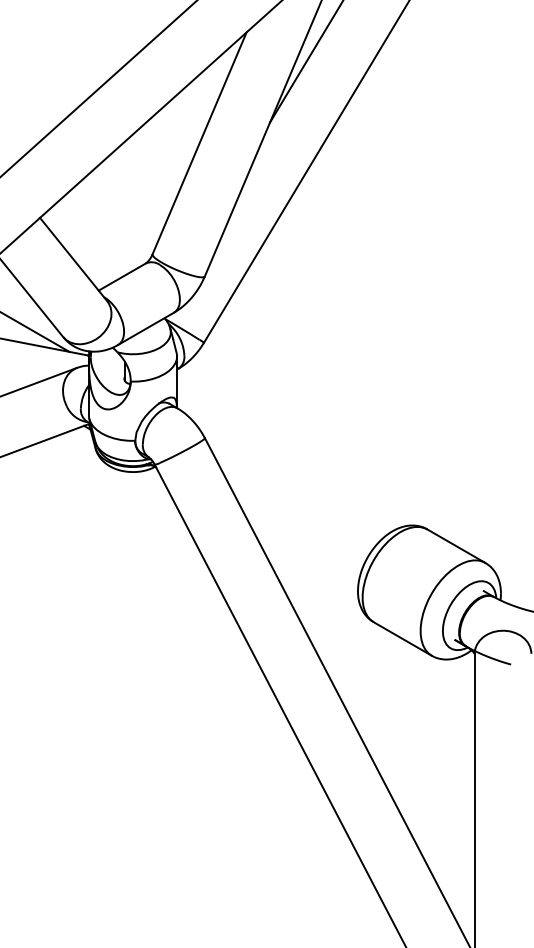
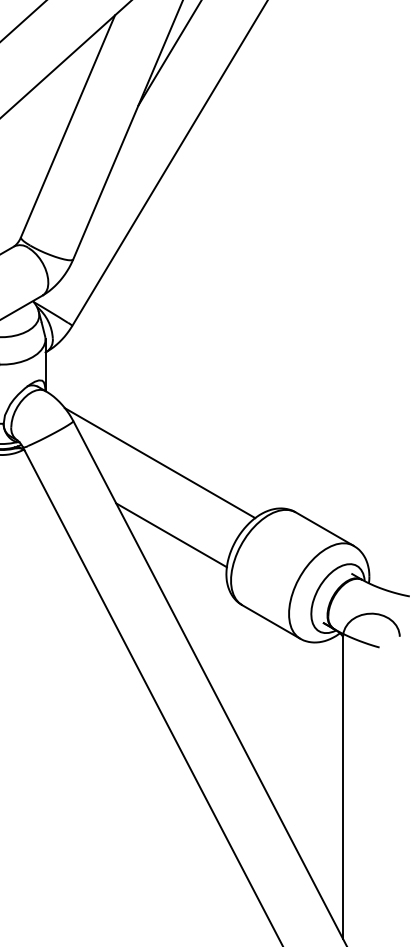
line: (291, 480) -> (159, 463), added
line: (302, 552) -> (170, 535), added

